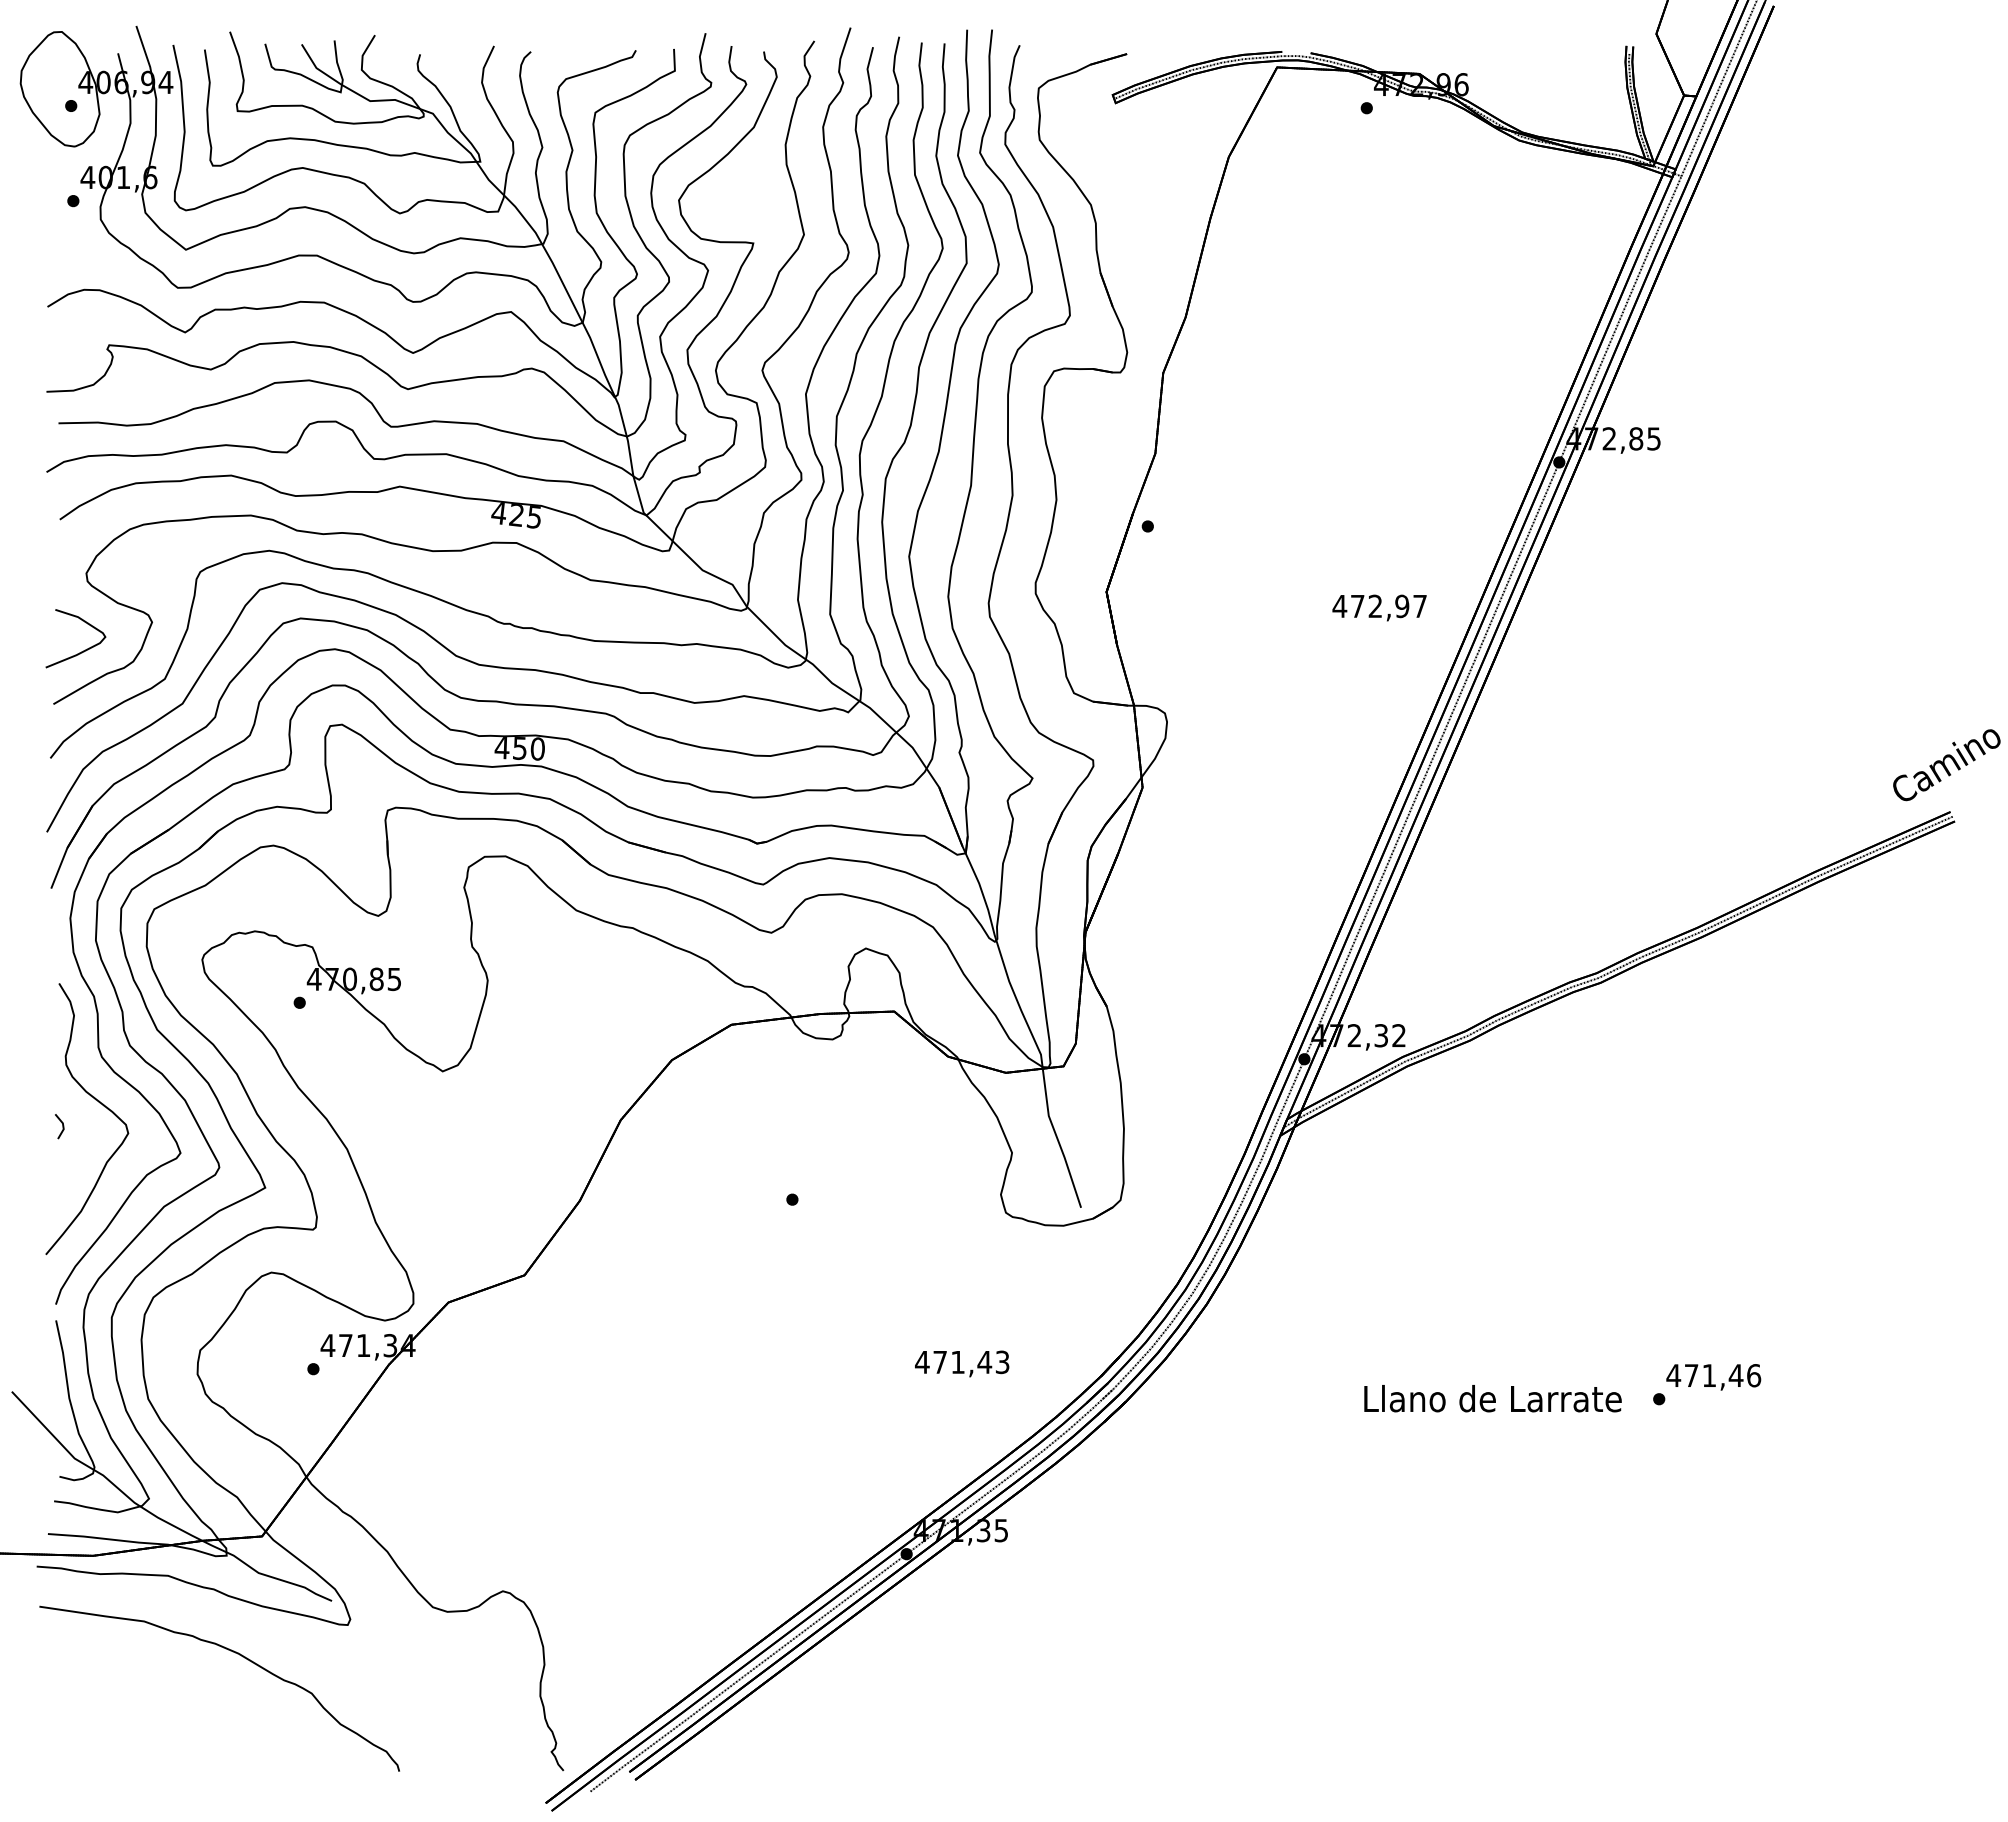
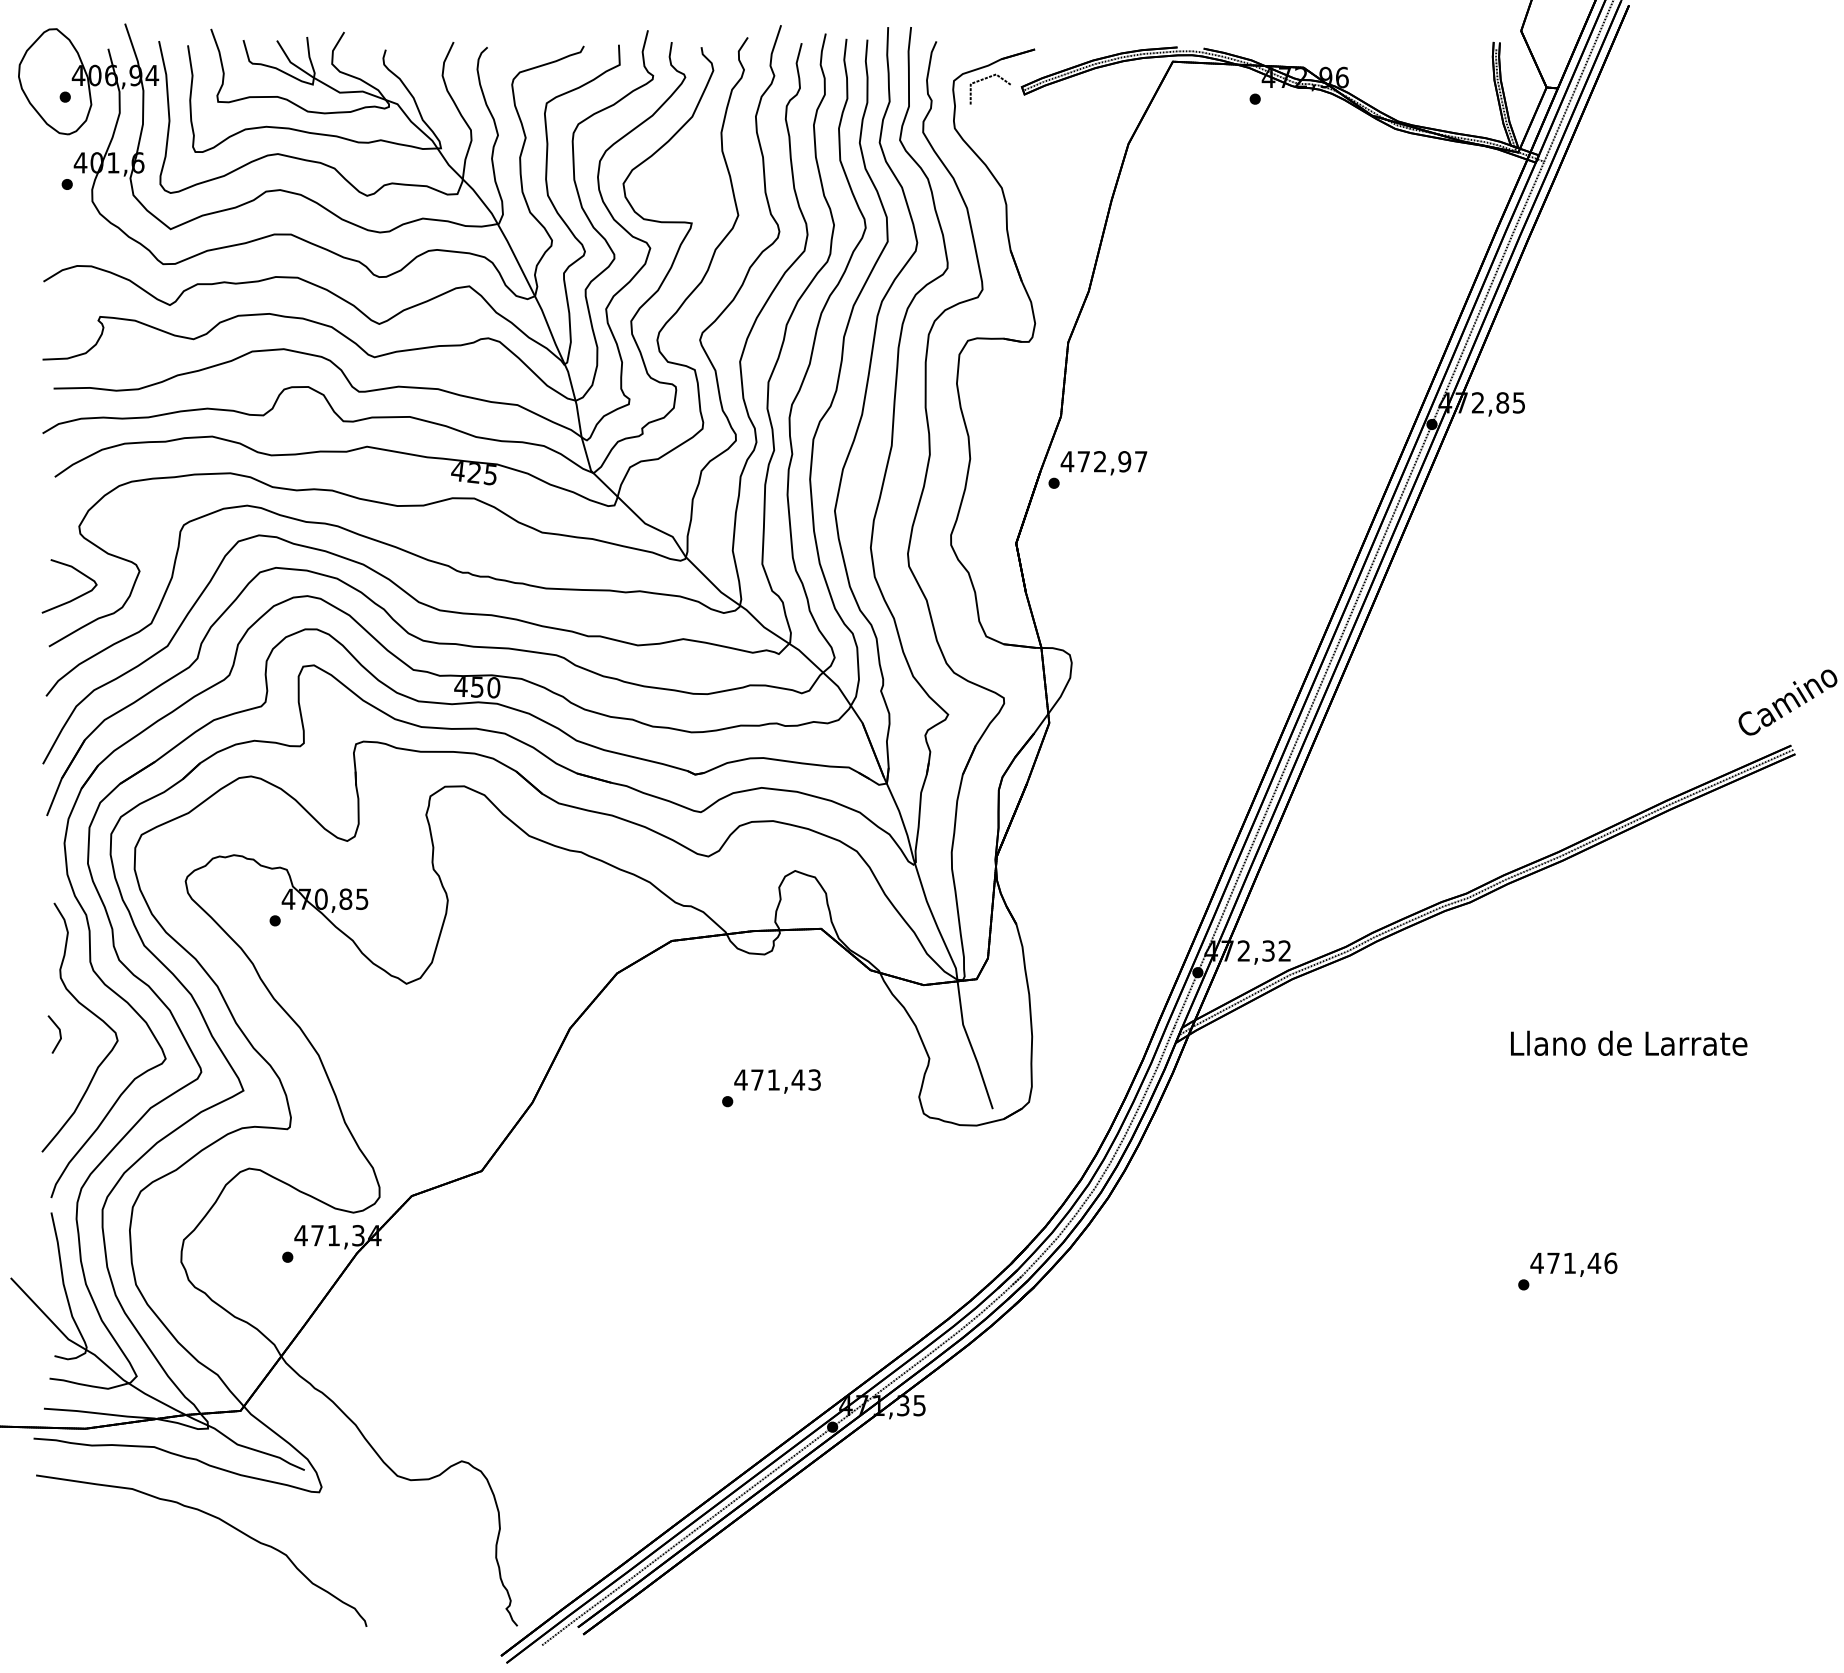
line: (1073, 86) -> (985, 79), added
text: (1379, 608) -> (1103, 463), moved
part: (59, 1126) -> (54, 1034), size x1.67
text: (962, 1363) -> (777, 1081), moved
text: (1493, 1397) -> (1629, 1042), moved

